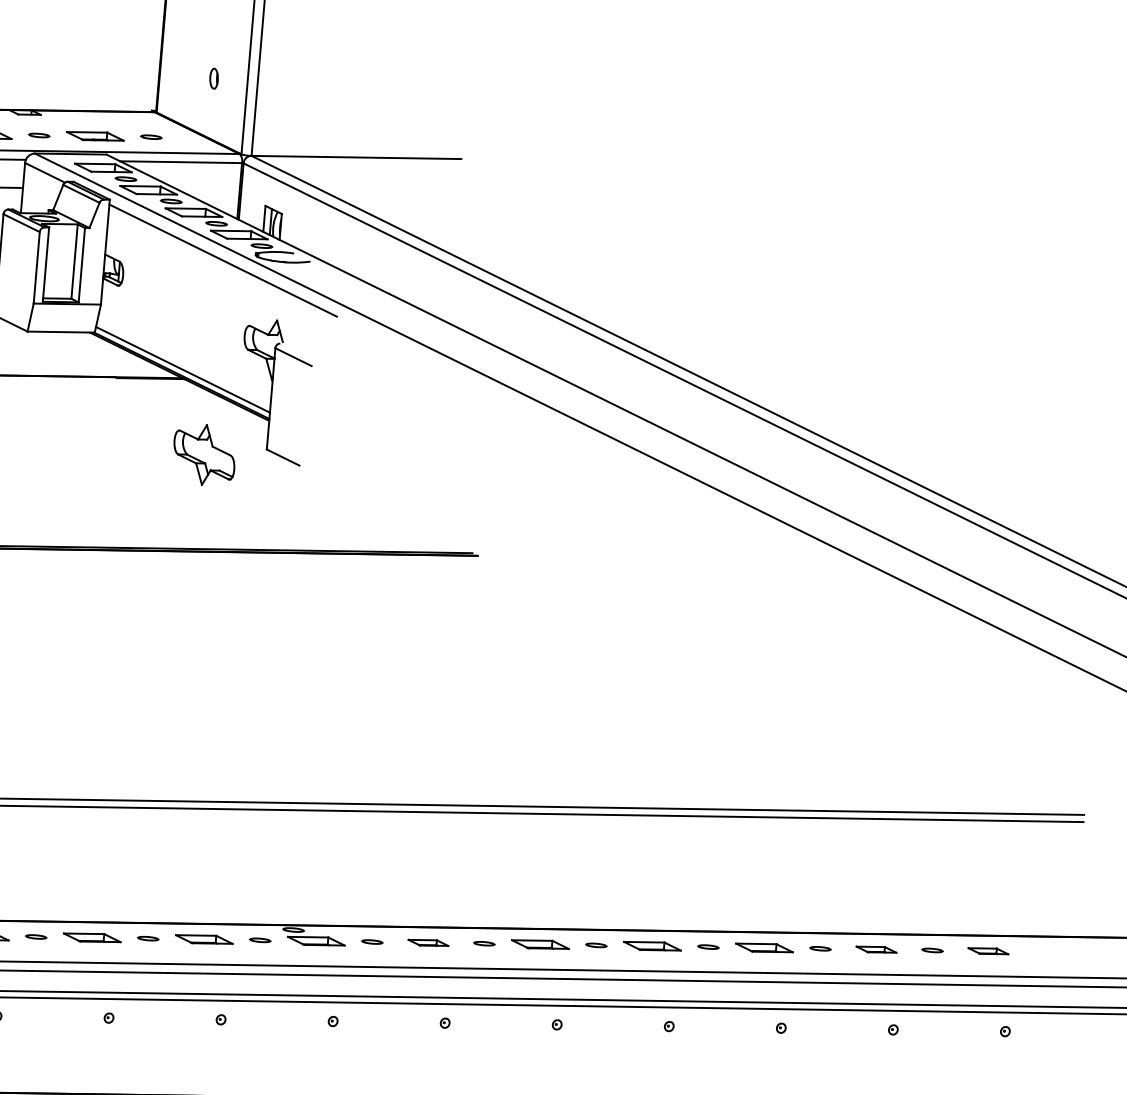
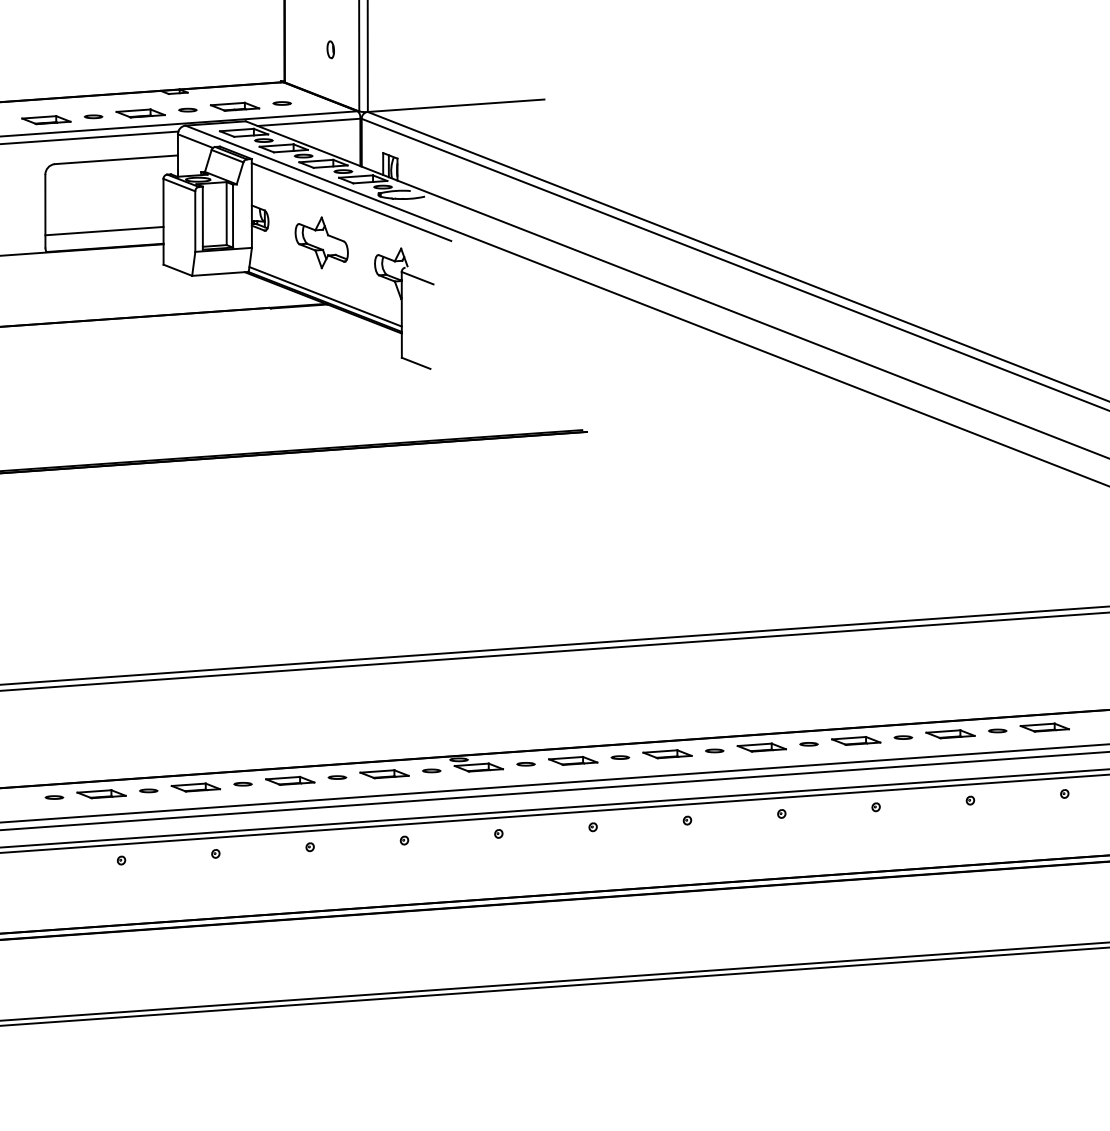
part: (204, 454) -> (321, 242), moved
part: (428, 942) -> (573, 760), size x1.43
part: (876, 949) -> (950, 734), size x1.43
part: (988, 951) -> (1044, 727), size x1.43

